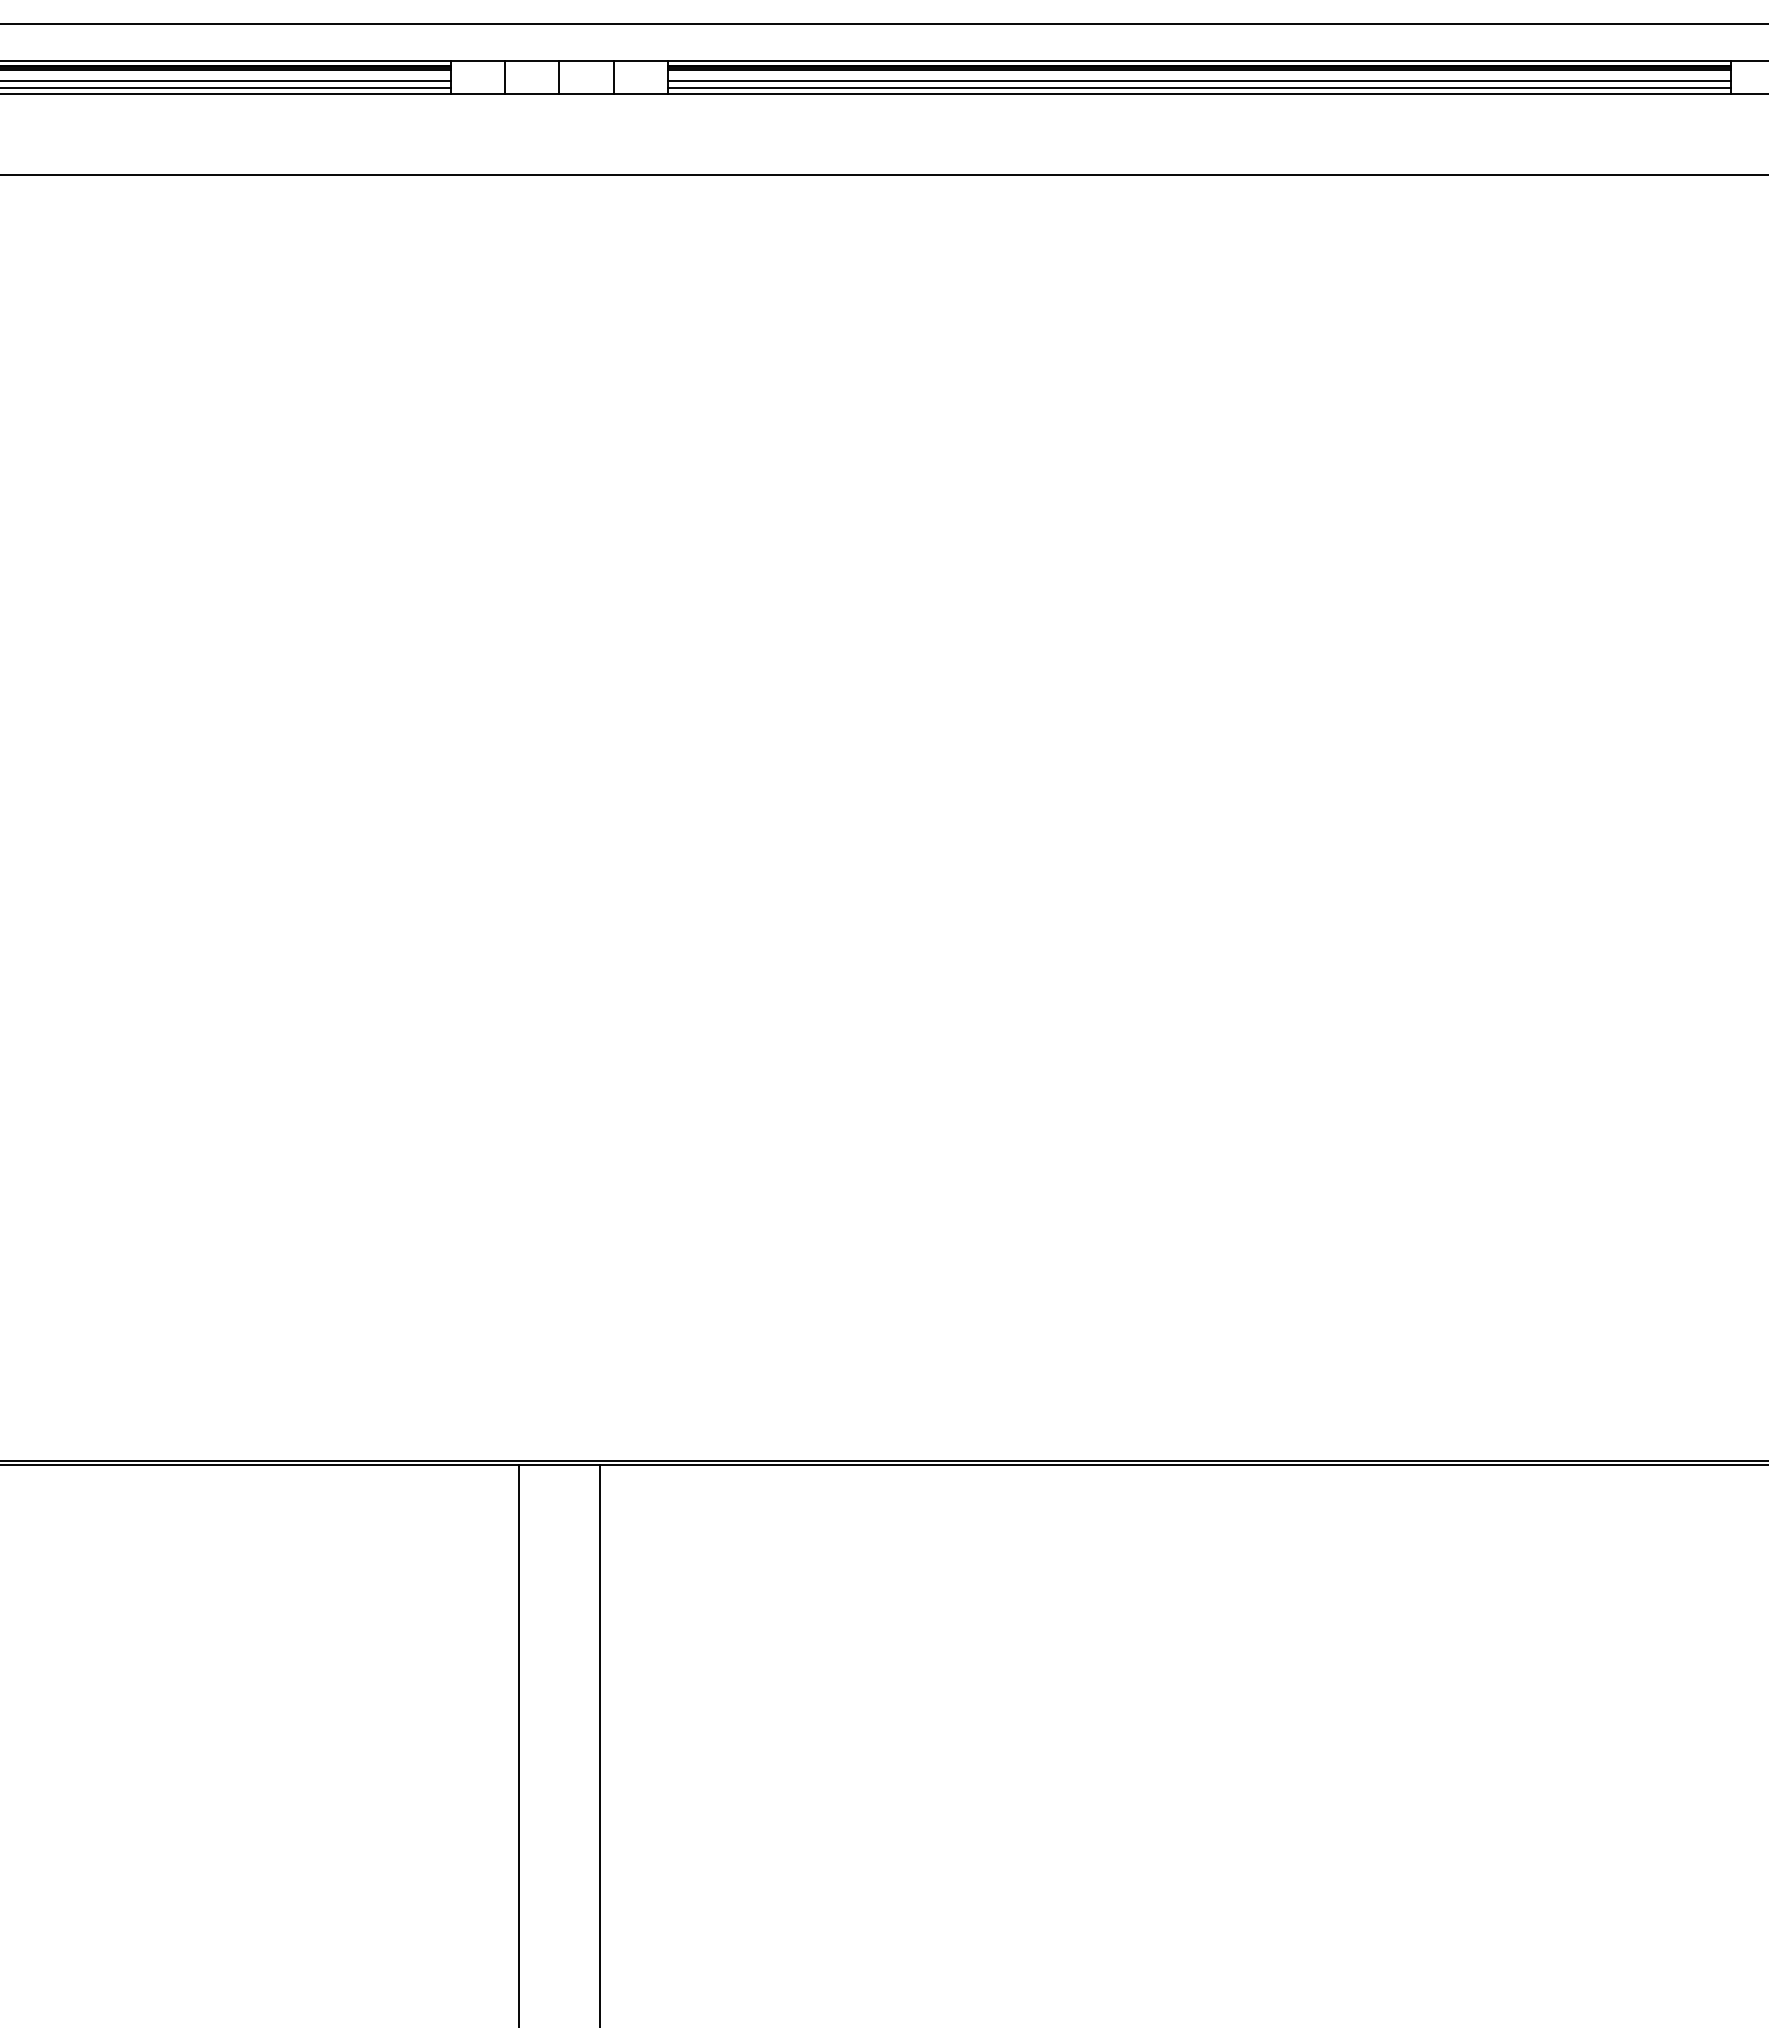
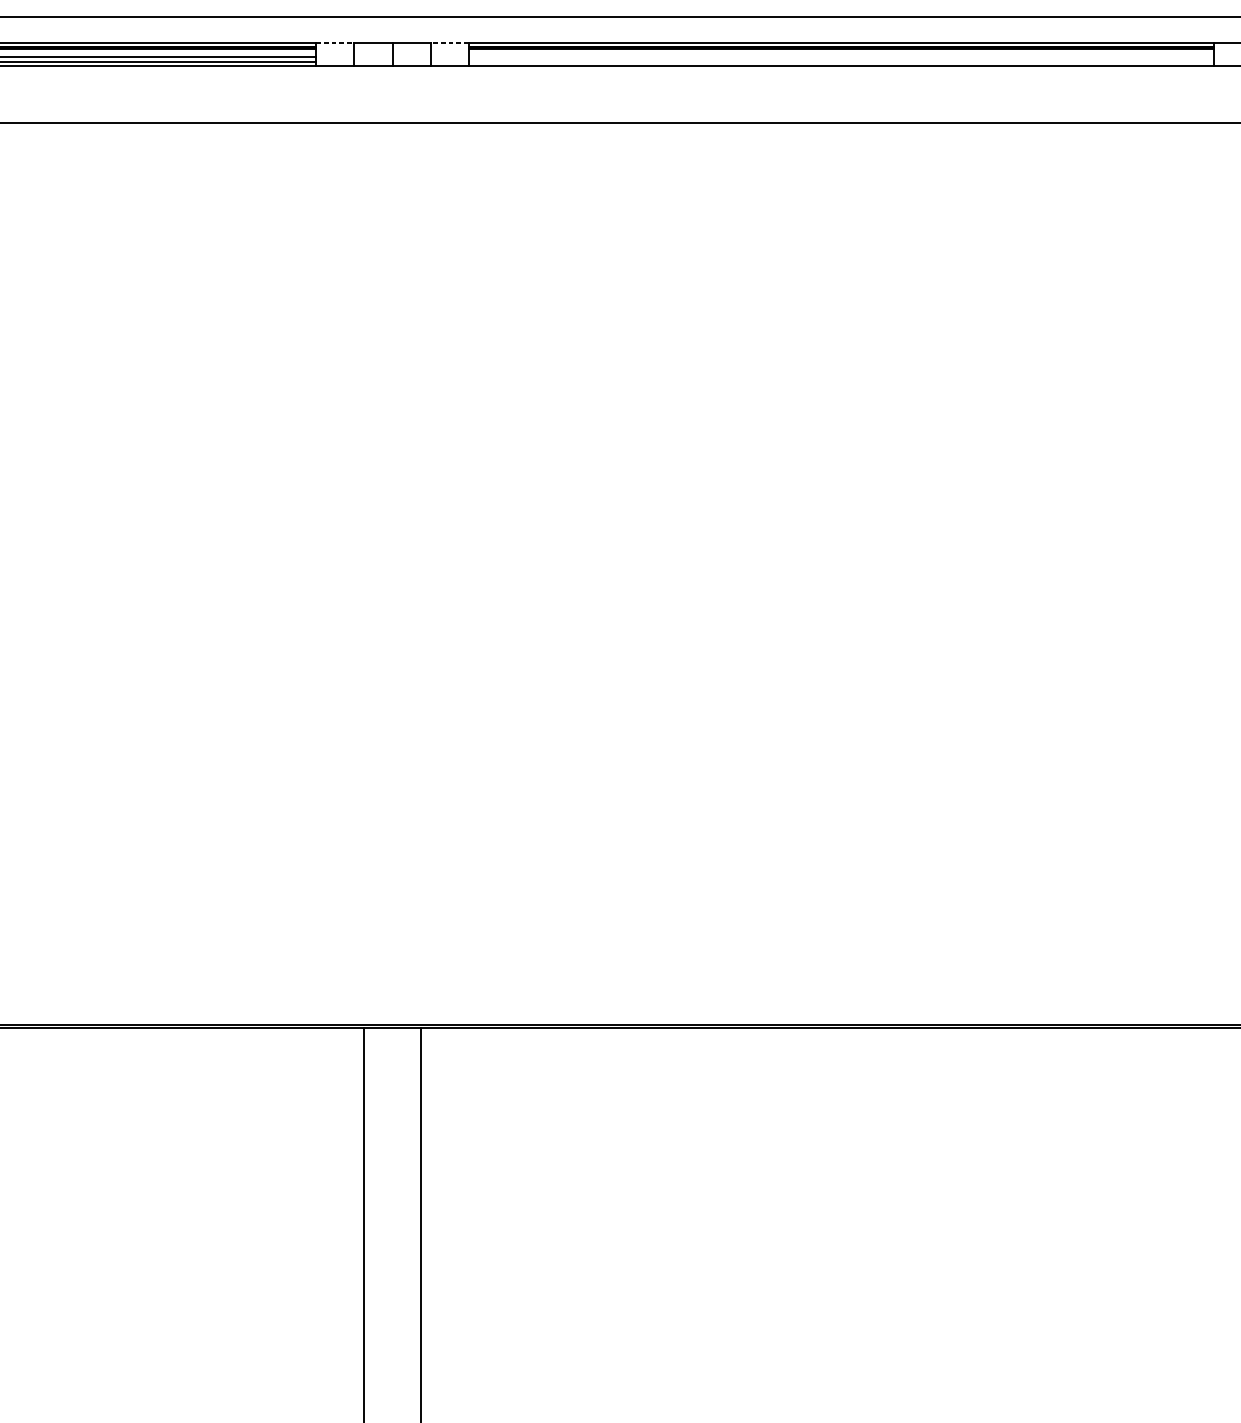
line: (478, 60) -> (335, 42), solid -> dashed
line: (640, 60) -> (449, 42), solid -> dashed
line: (1199, 80) -> (841, 56), removed
line: (1199, 88) -> (841, 62), removed

